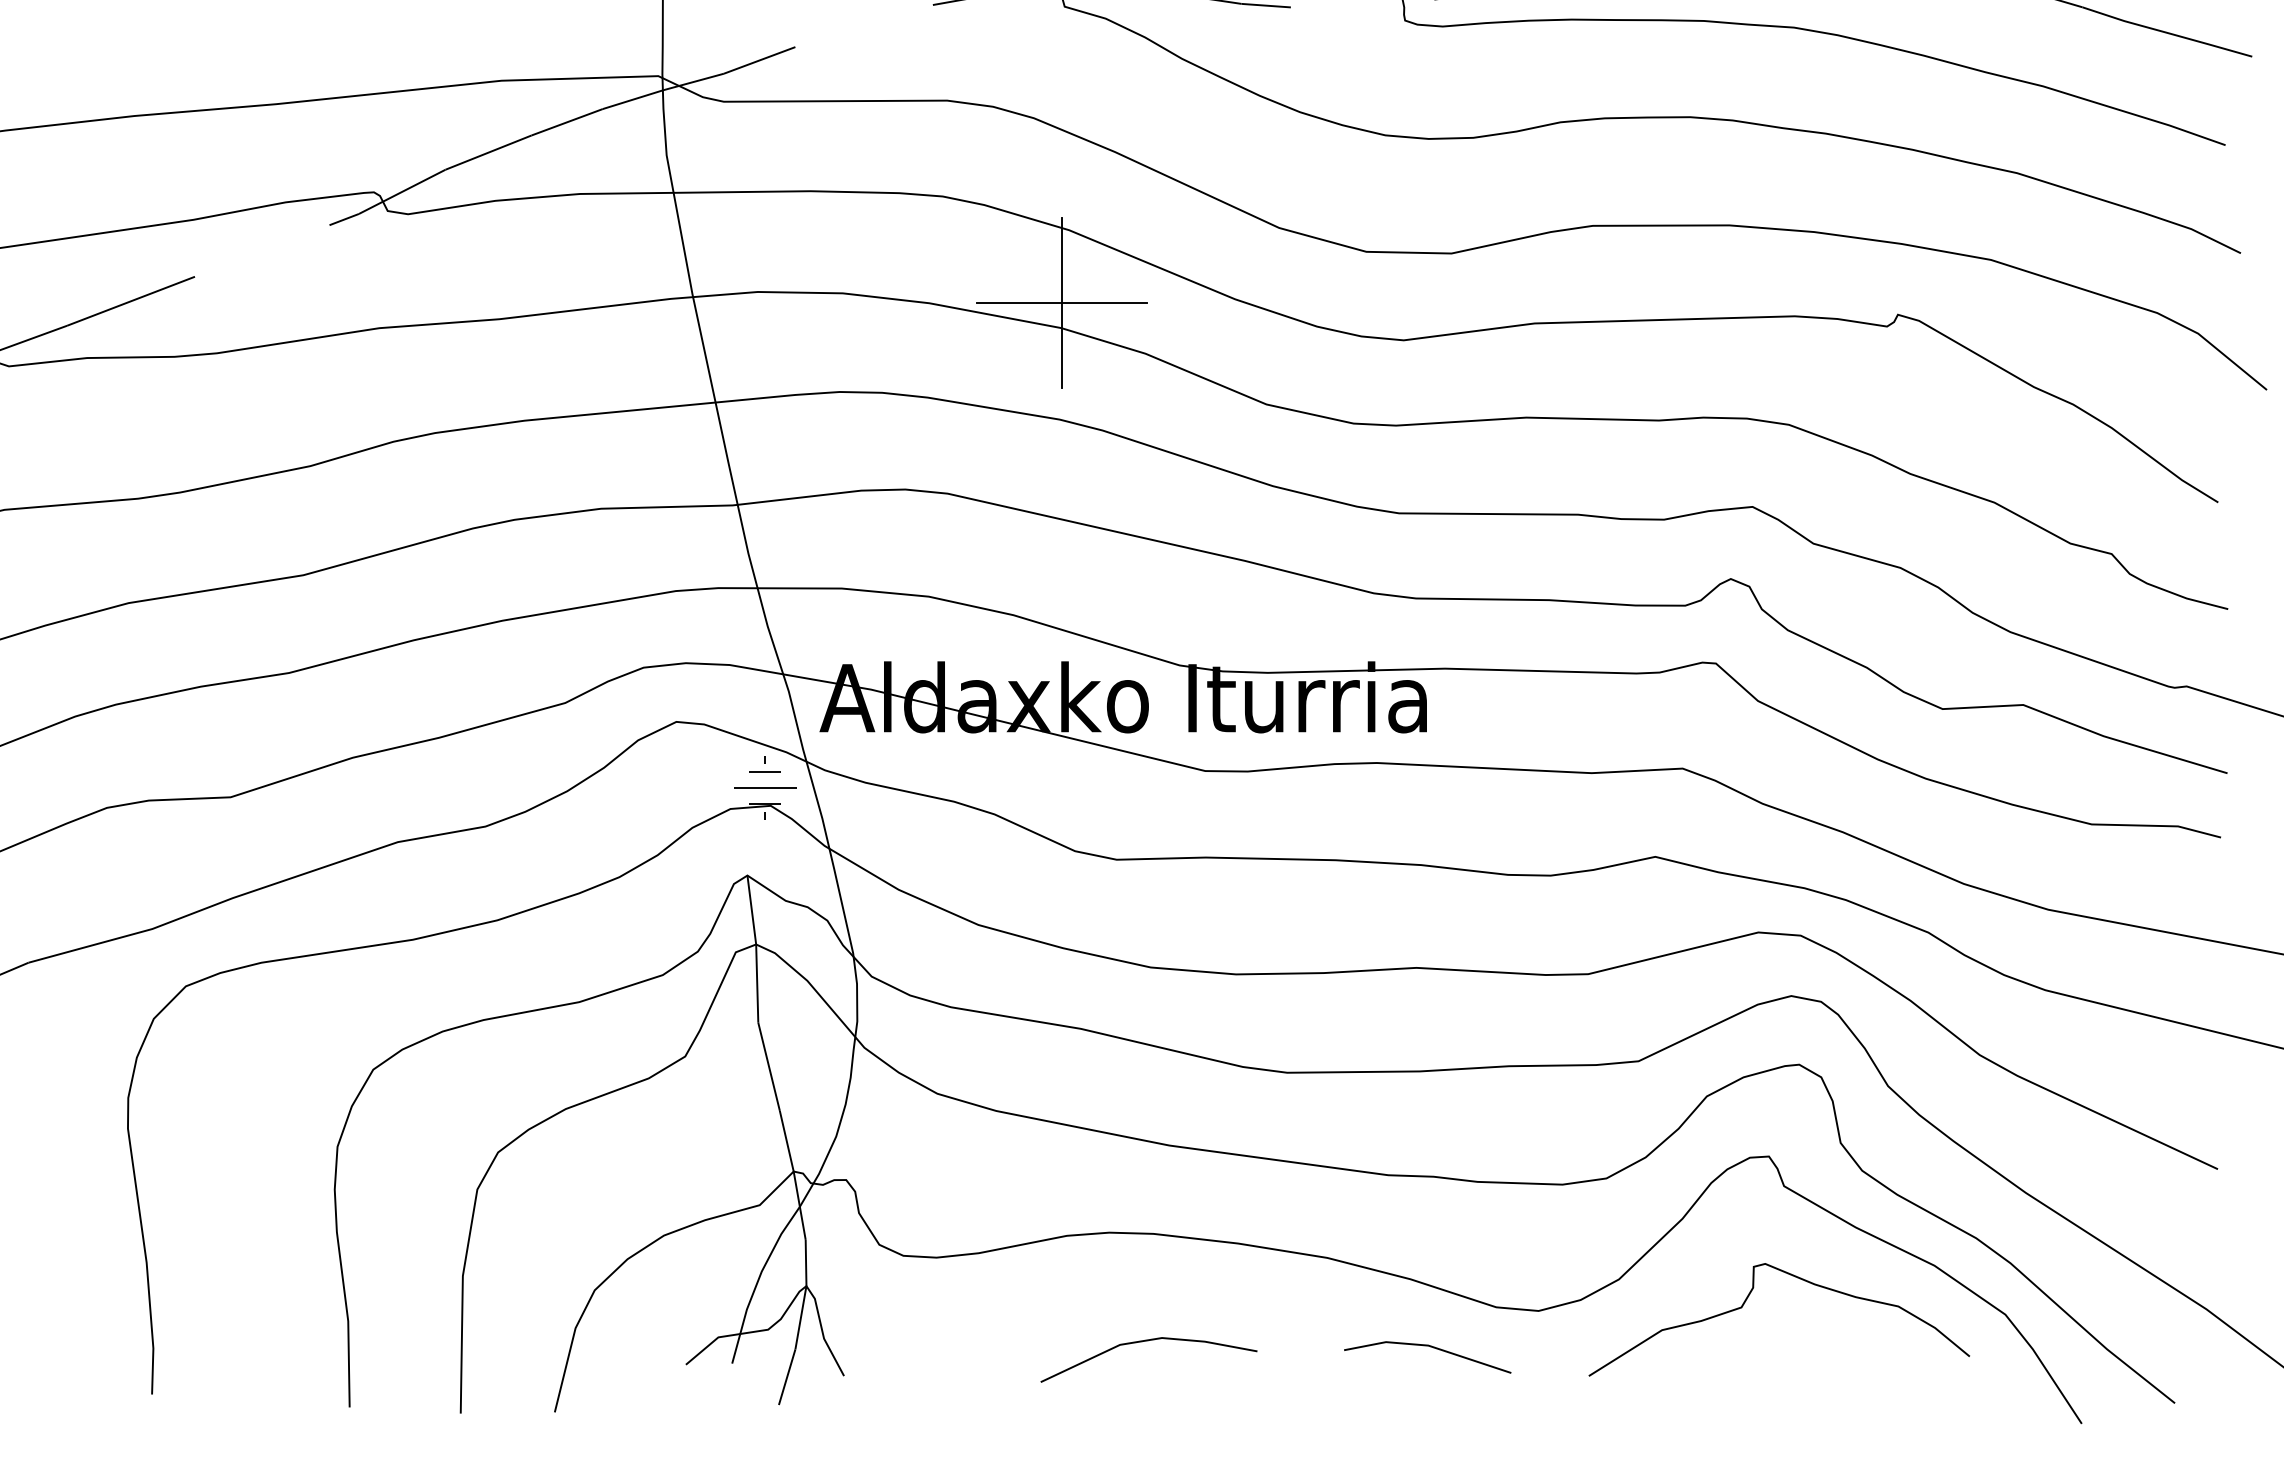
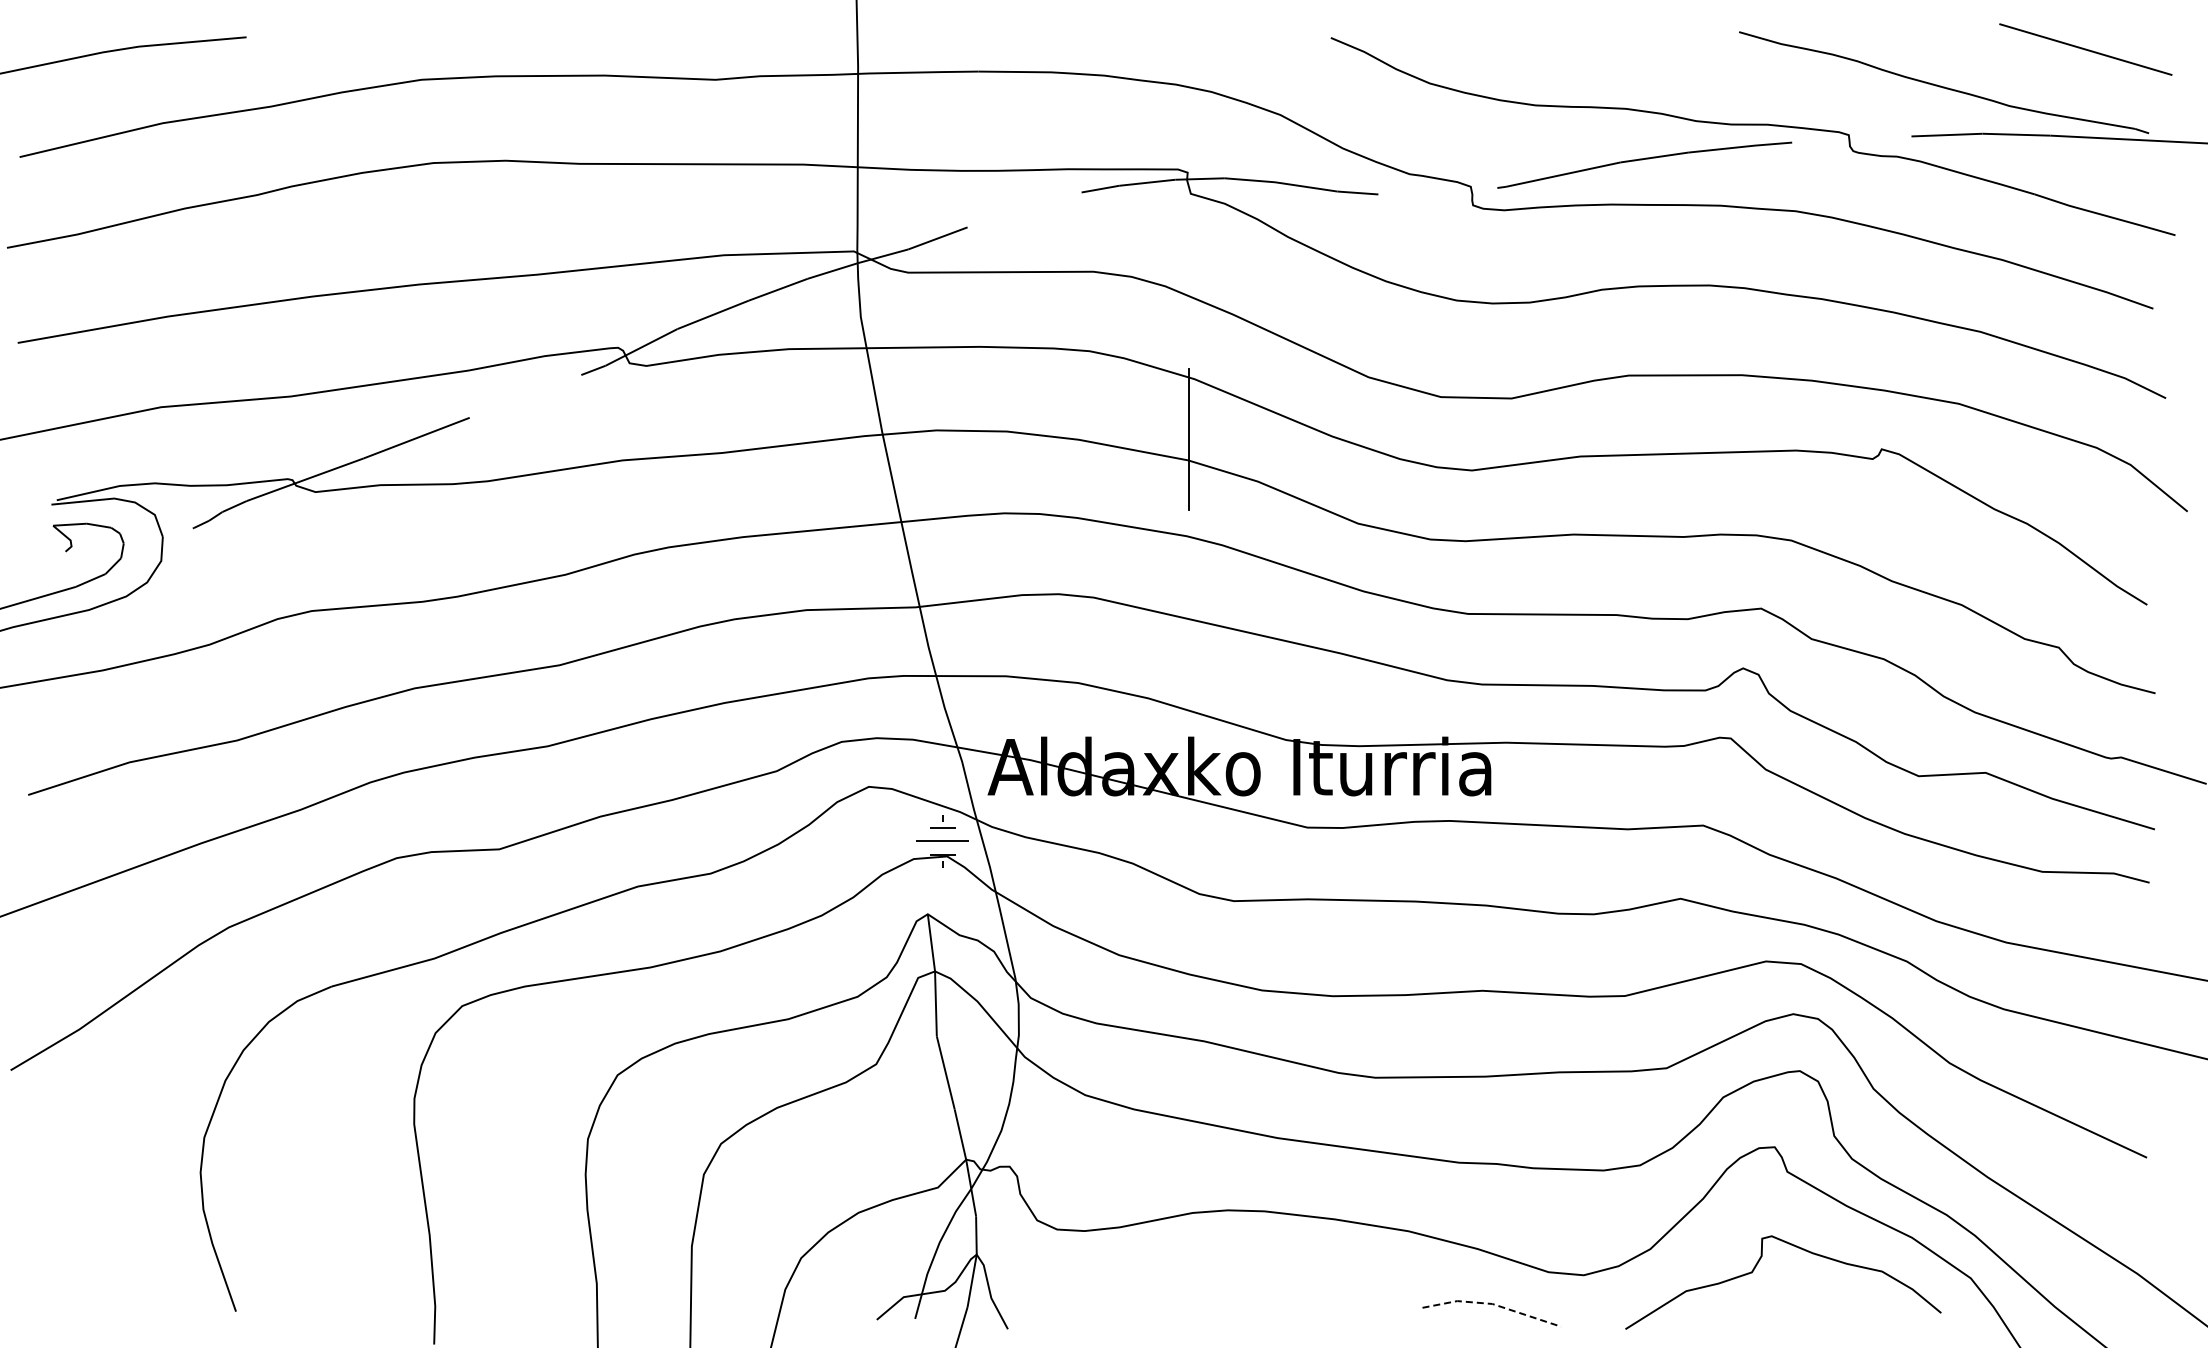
line: (1061, 302) -> (1188, 439), removed
line: (1142, 1342) -> (1255, 1301), removed
line: (1428, 1345) -> (1492, 1303), solid -> dashed

